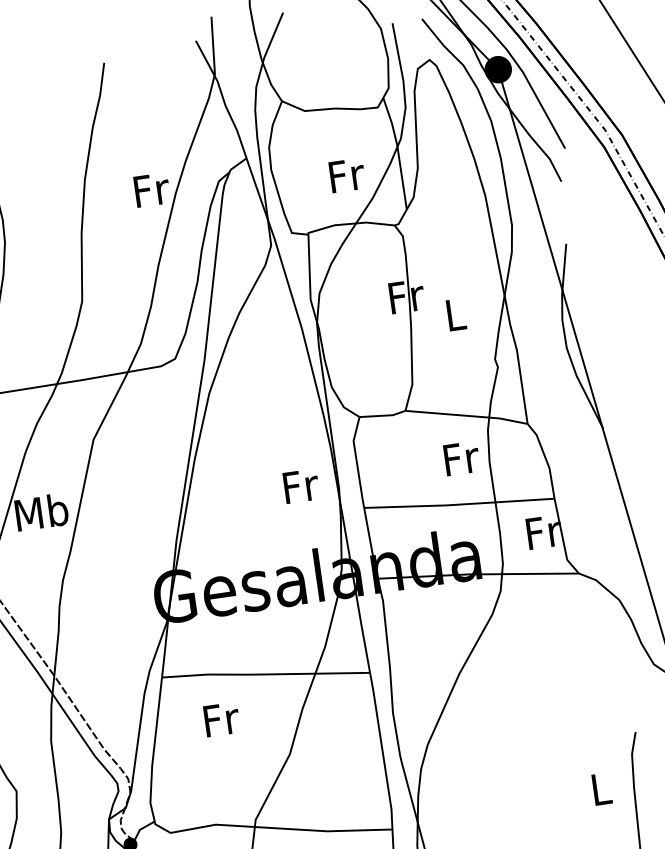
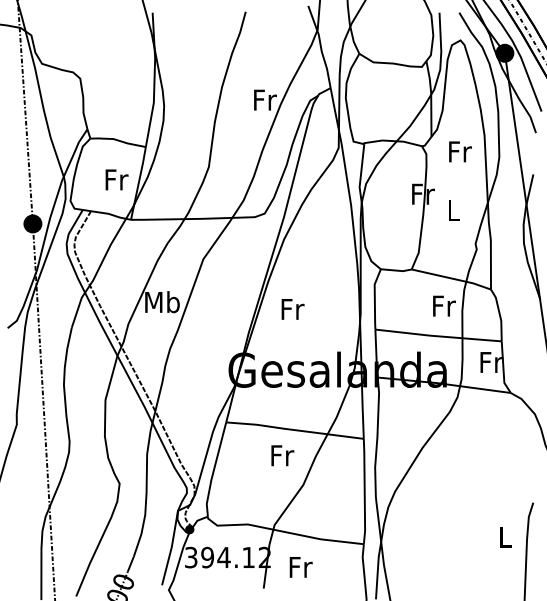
text: (347, 174) -> (460, 151), moved
text: (300, 486) -> (292, 309), moved
text: (221, 719) -> (282, 455), moved

